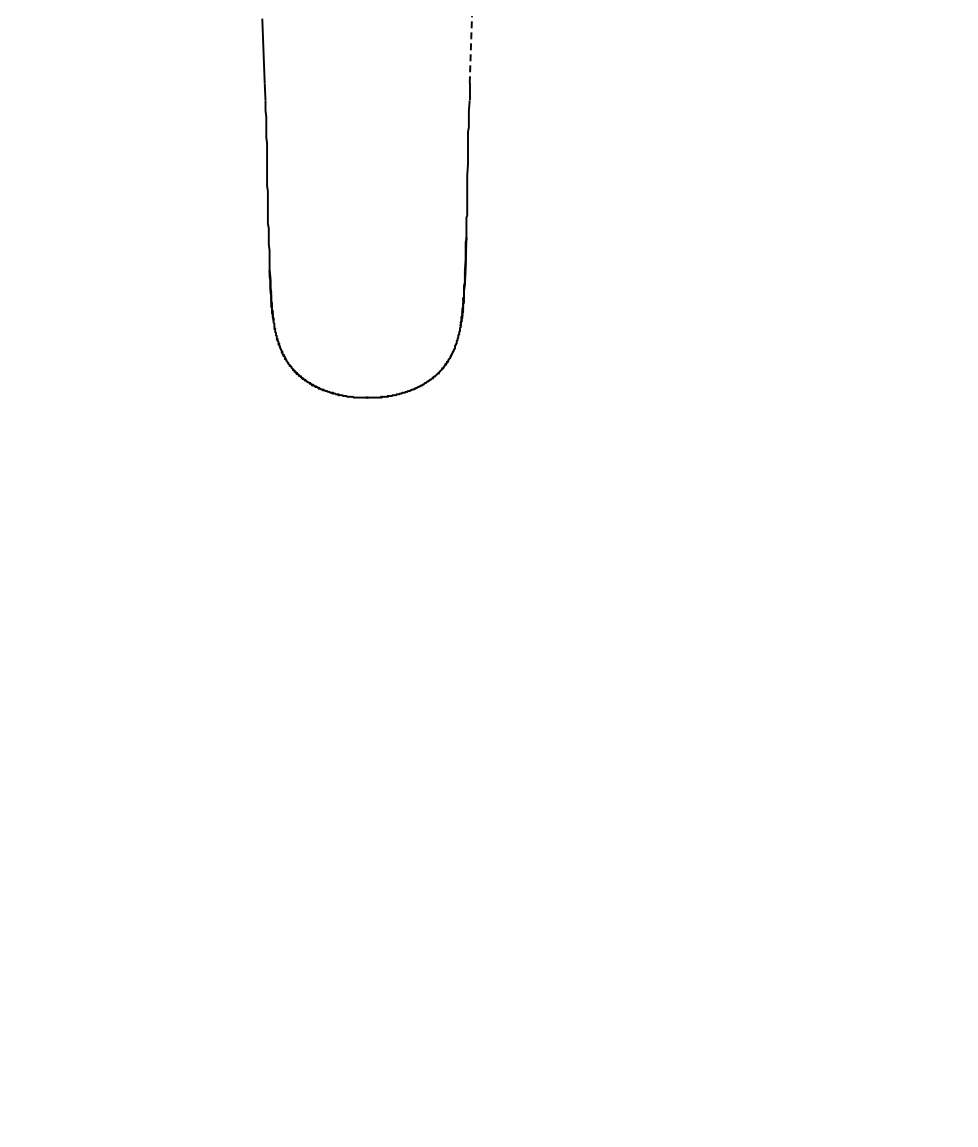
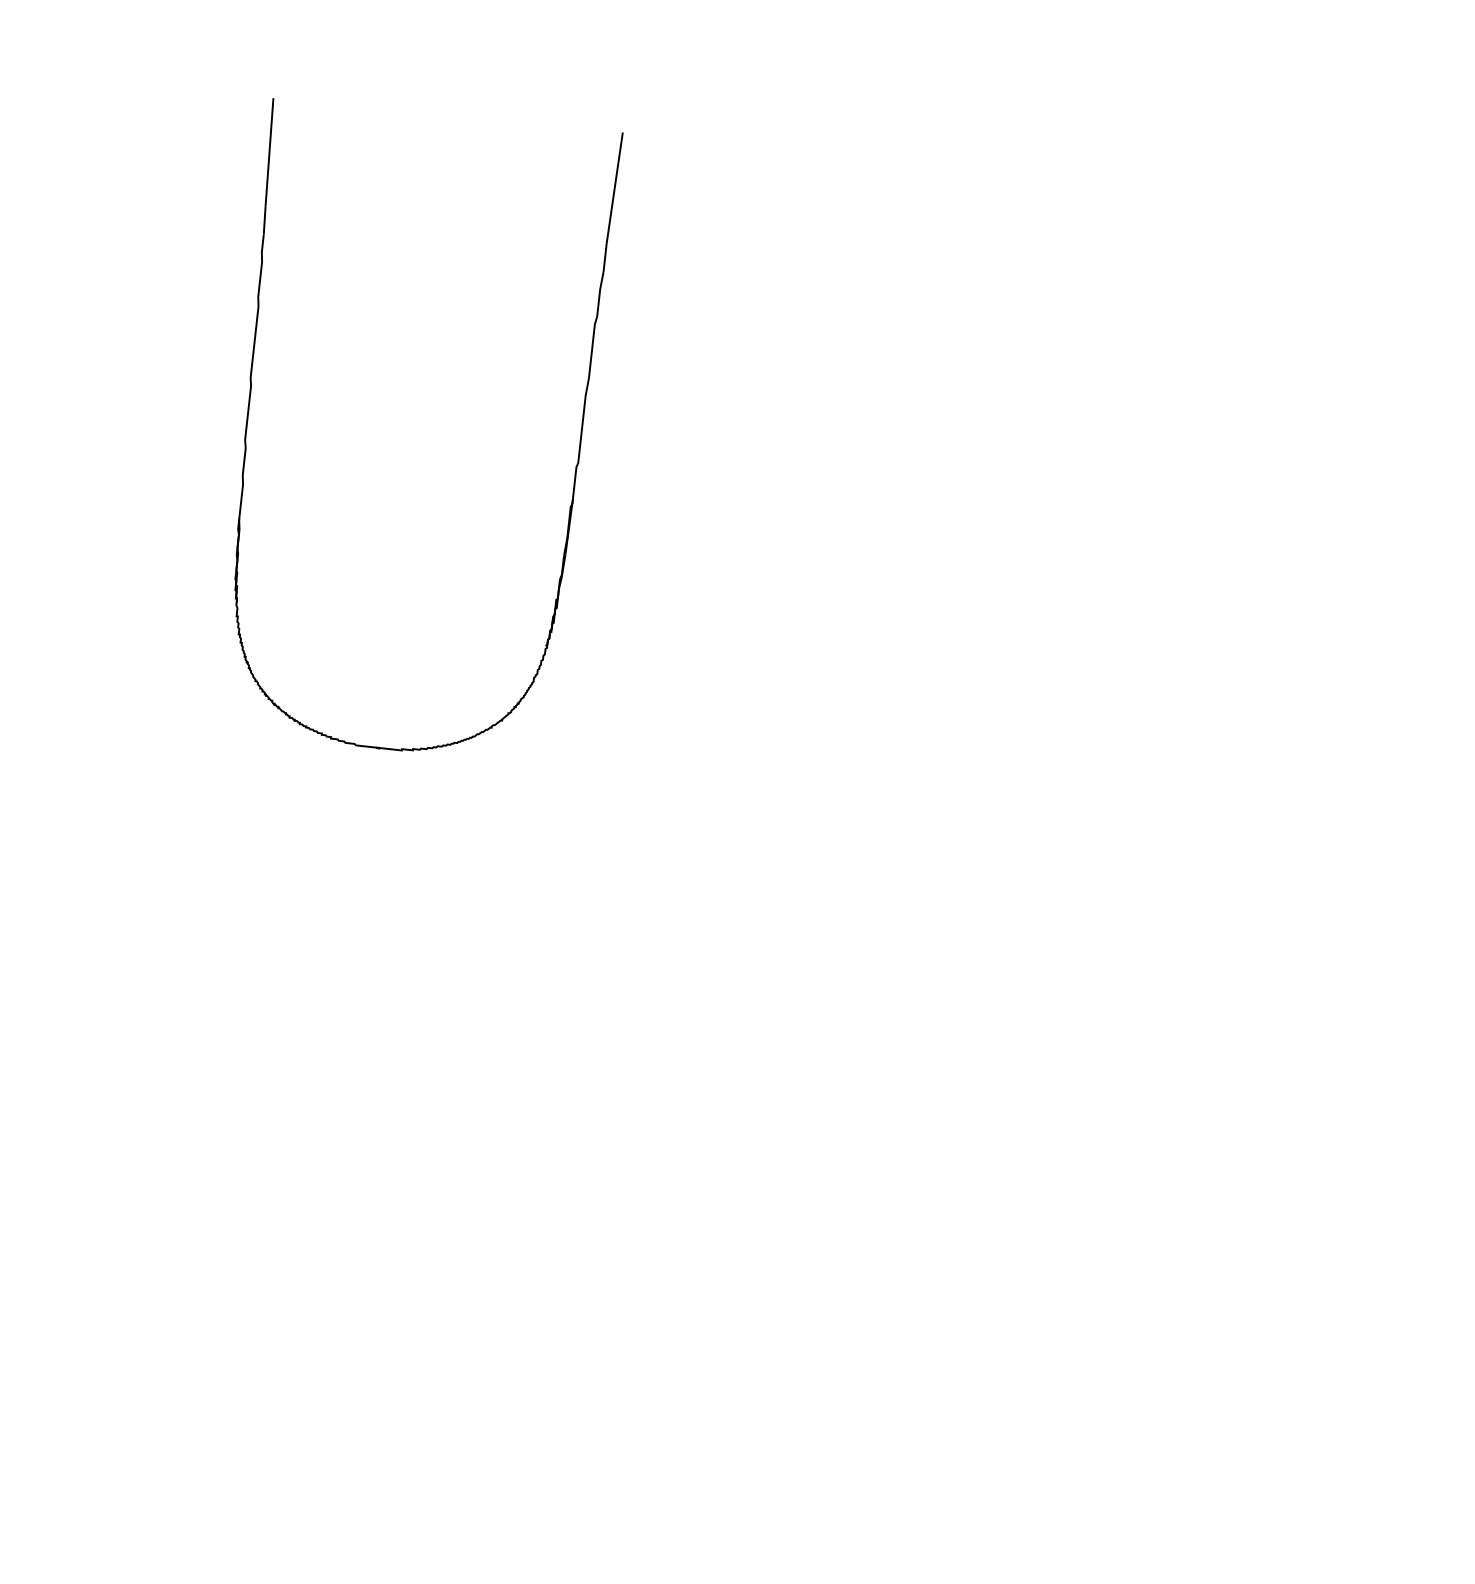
line: (470, 48) -> (614, 186), dashed -> solid

